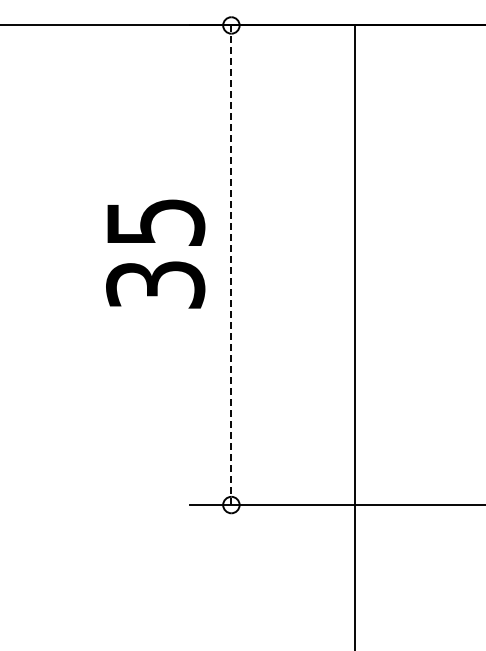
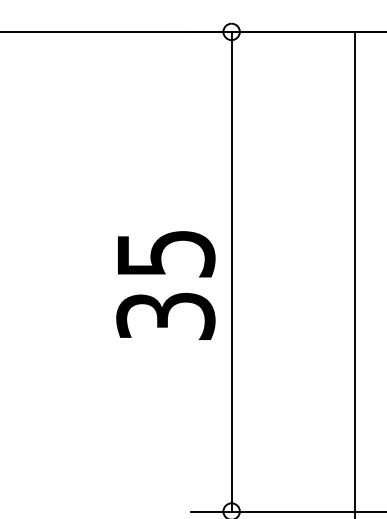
text: (155, 253) -> (165, 284), moved
line: (231, 265) -> (231, 271), dashed -> solid

